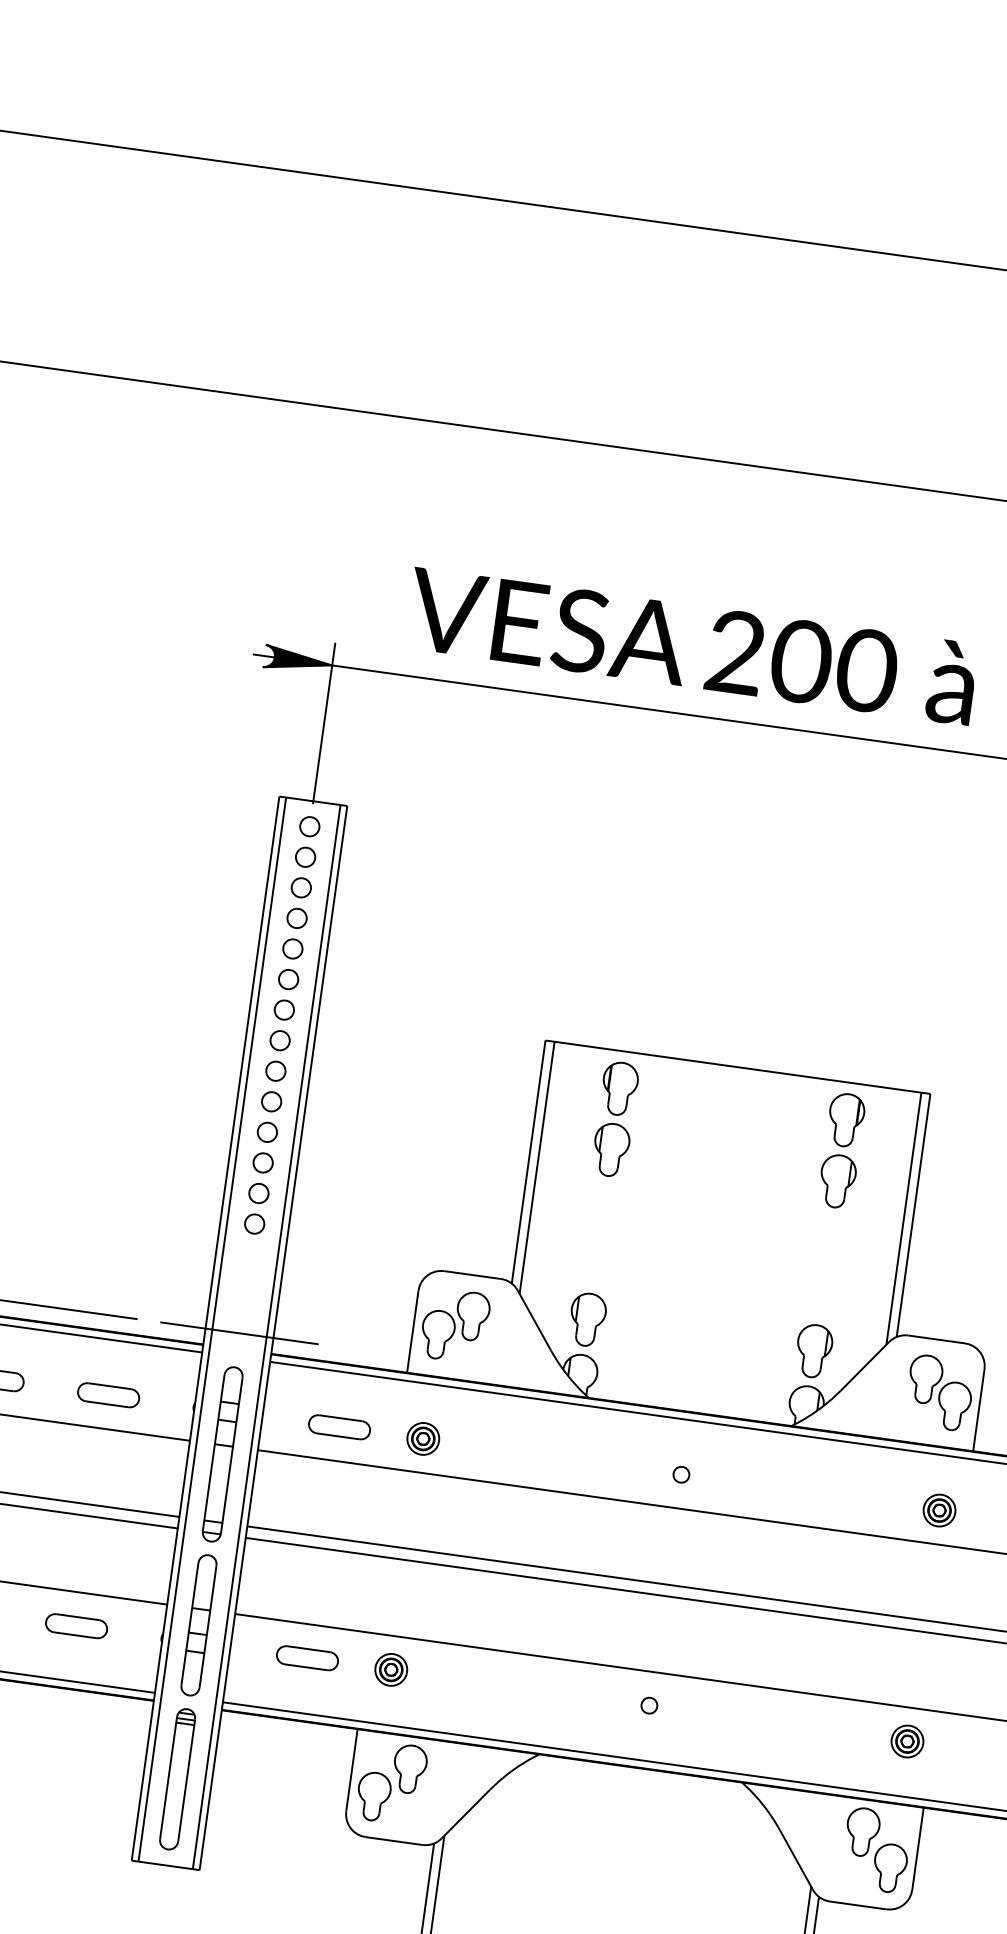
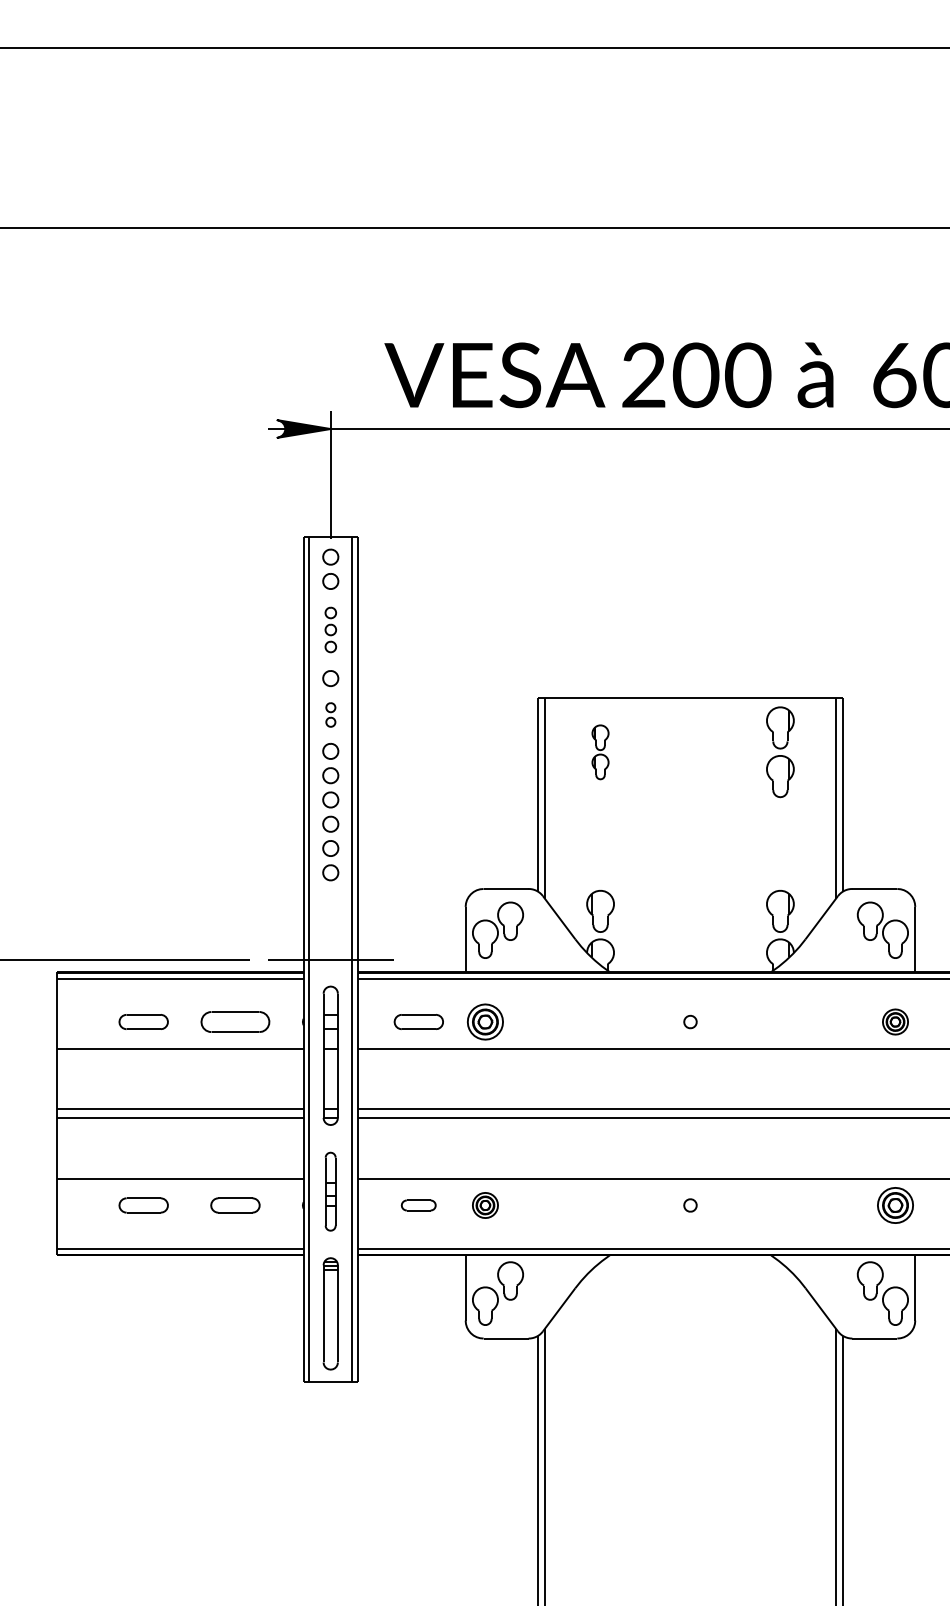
part: (296, 917) -> (330, 629), size x0.7
part: (281, 1024) -> (330, 714), size x0.6
part: (615, 1119) -> (600, 752), size x0.6
part: (108, 1394) -> (235, 1021), size x1.4
part: (423, 1438) -> (485, 1021), size x1.4
part: (198, 1625) -> (330, 1191), size x0.7
part: (307, 1658) -> (418, 1205), size x0.7
part: (907, 1741) -> (895, 1205), size x1.4

